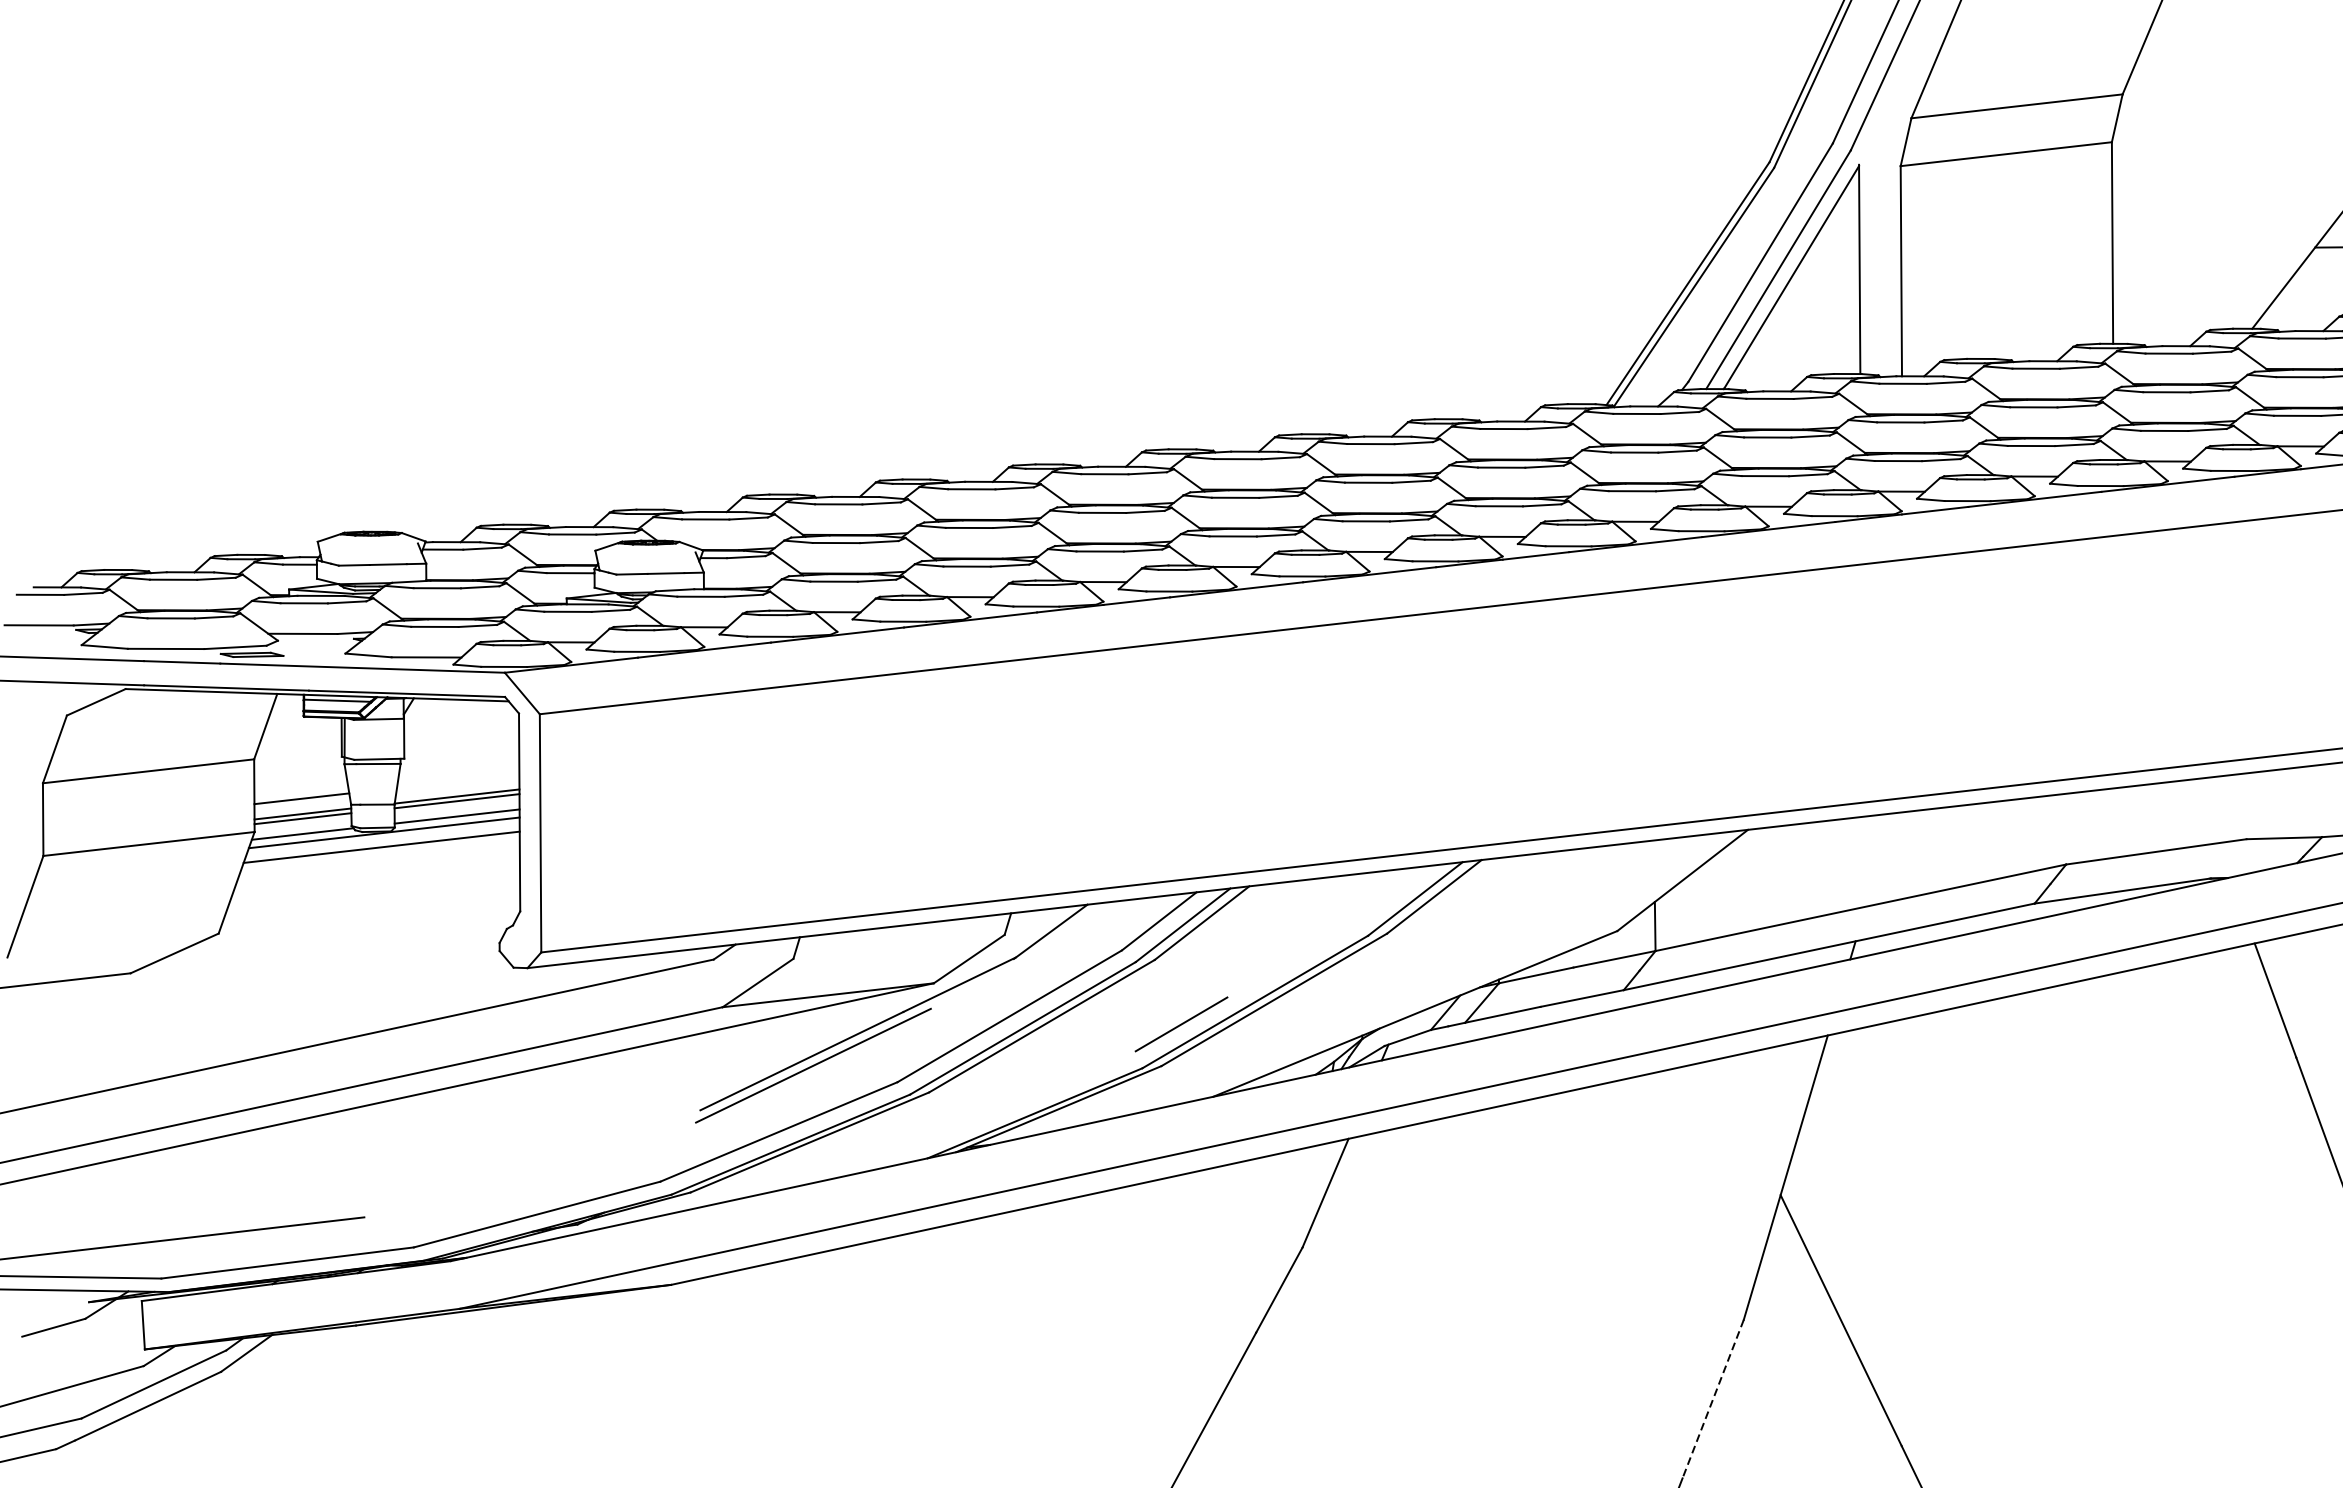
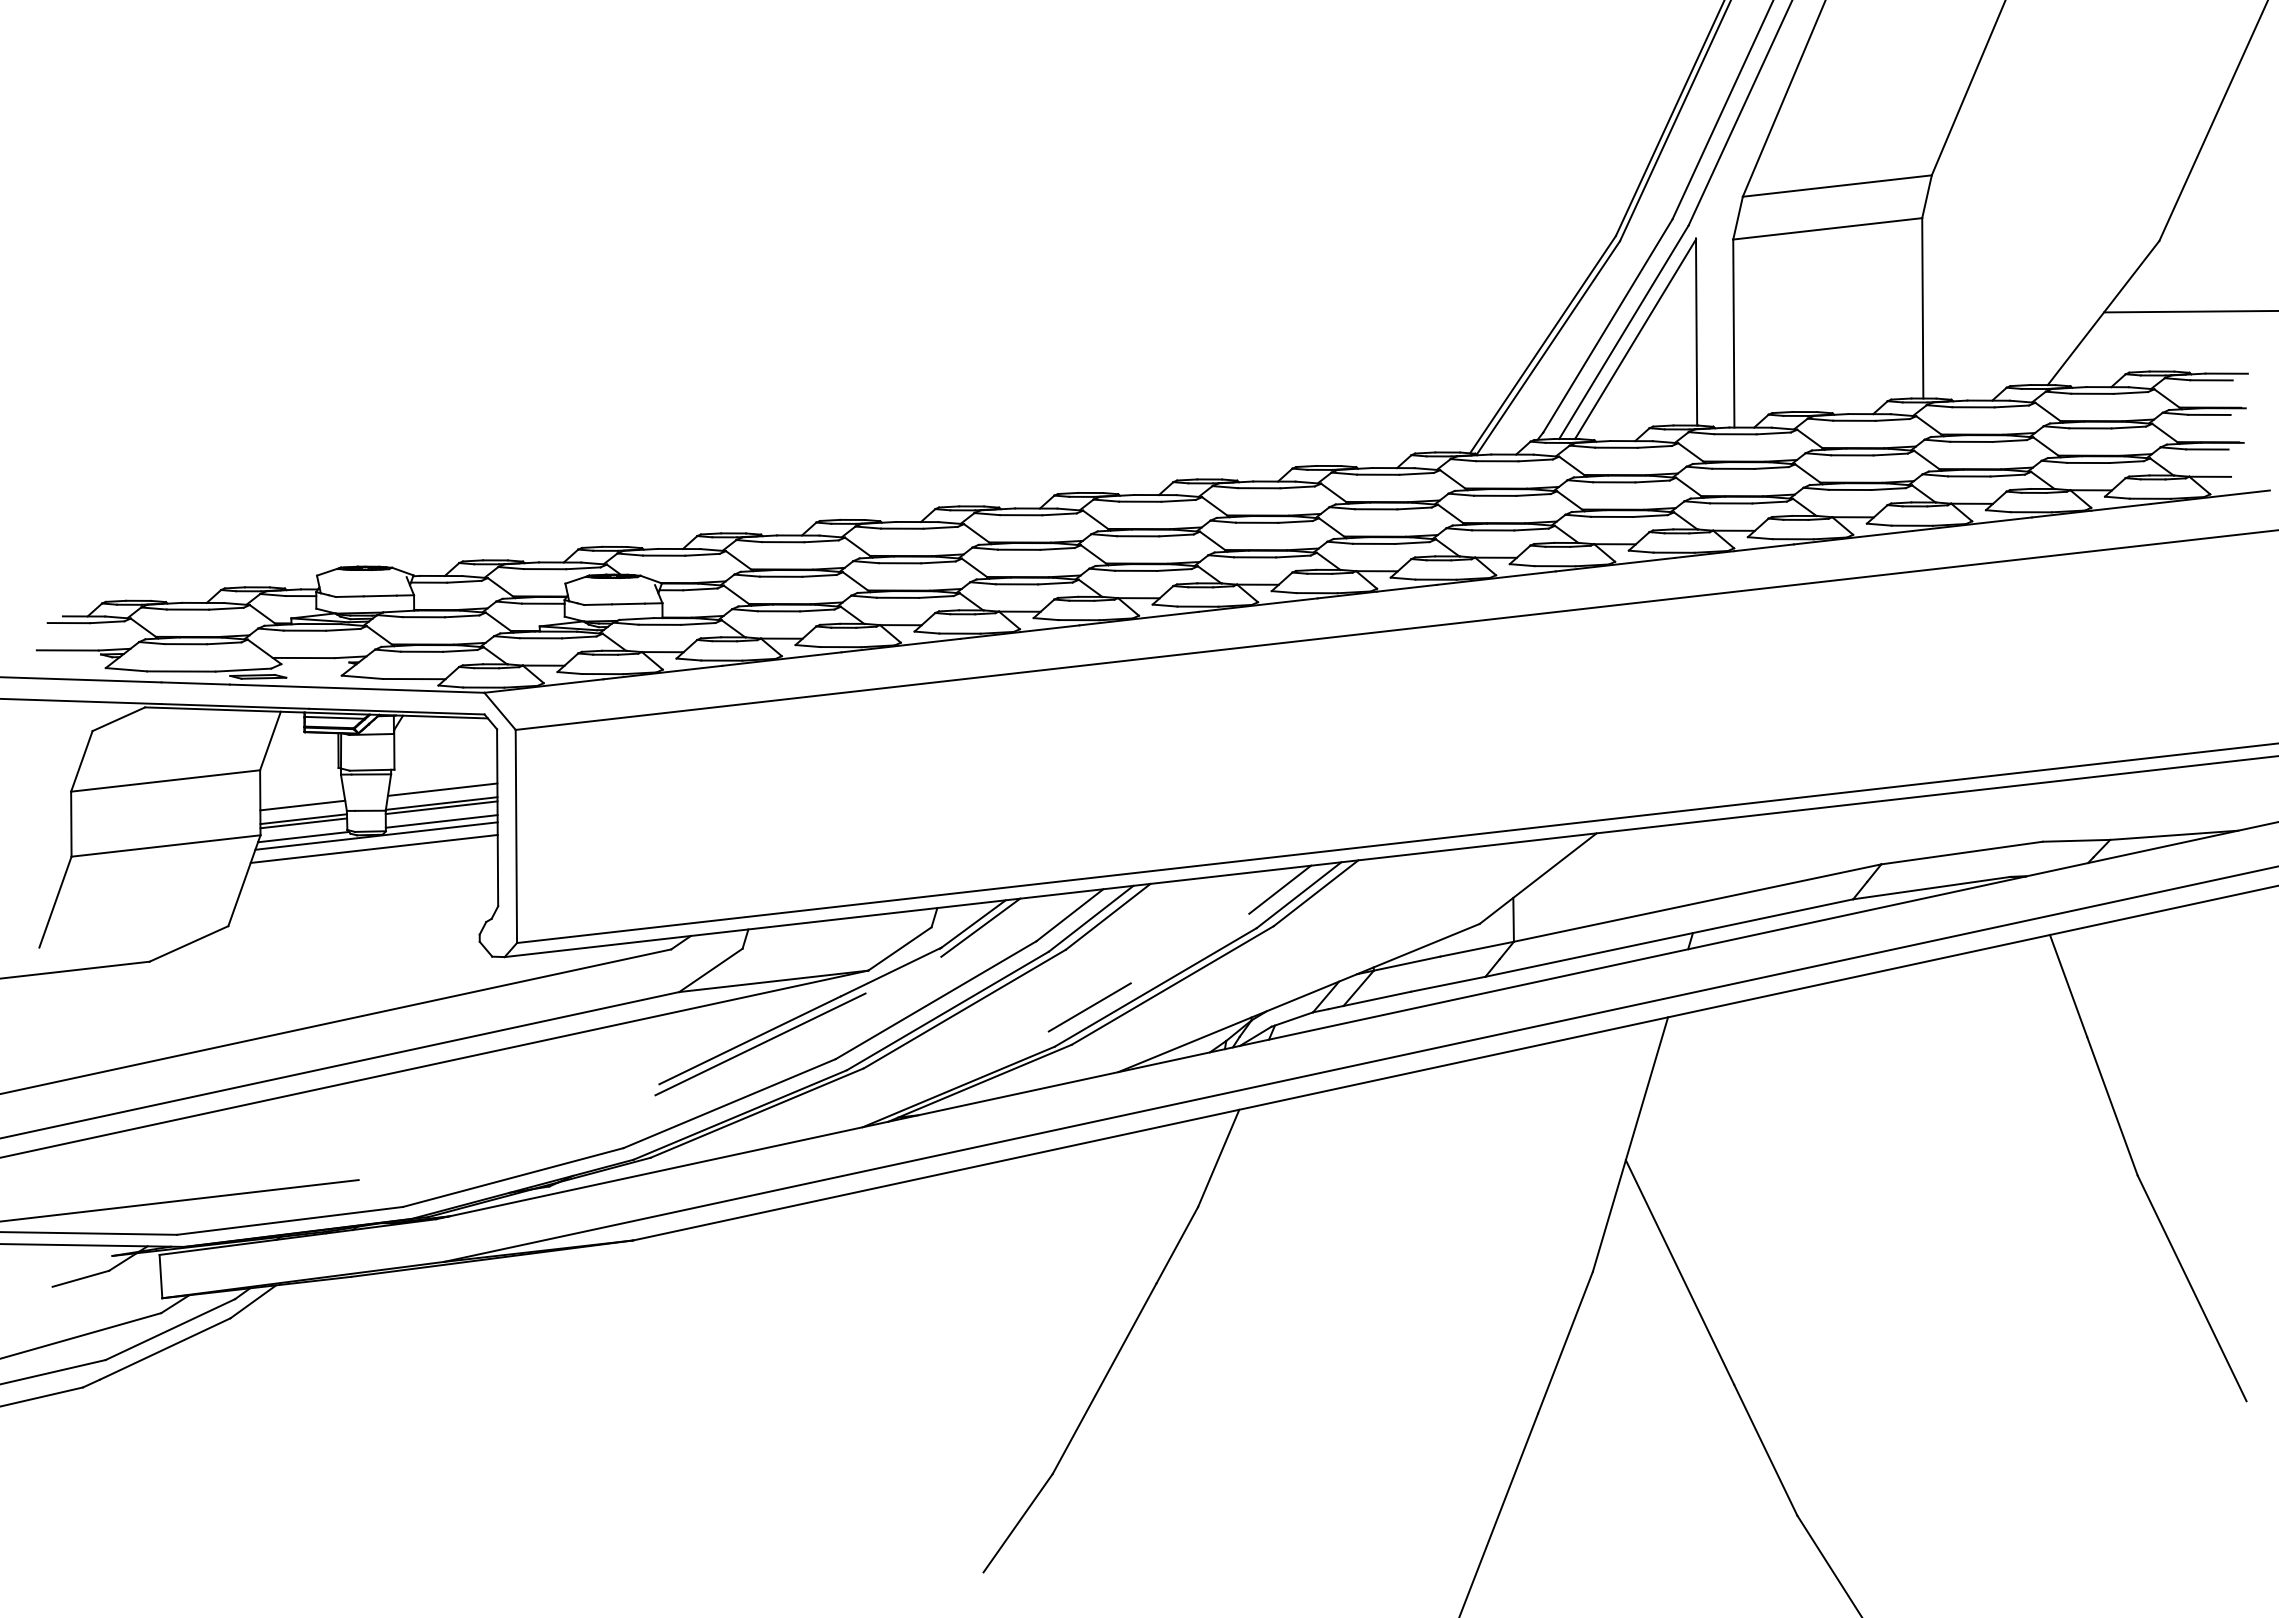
line: (458, 780) -> (442, 789), added
line: (1394, 892) -> (1280, 889), added
line: (1059, 935) -> (980, 927), added
line: (1713, 1400) -> (1565, 1343), dashed -> solid

